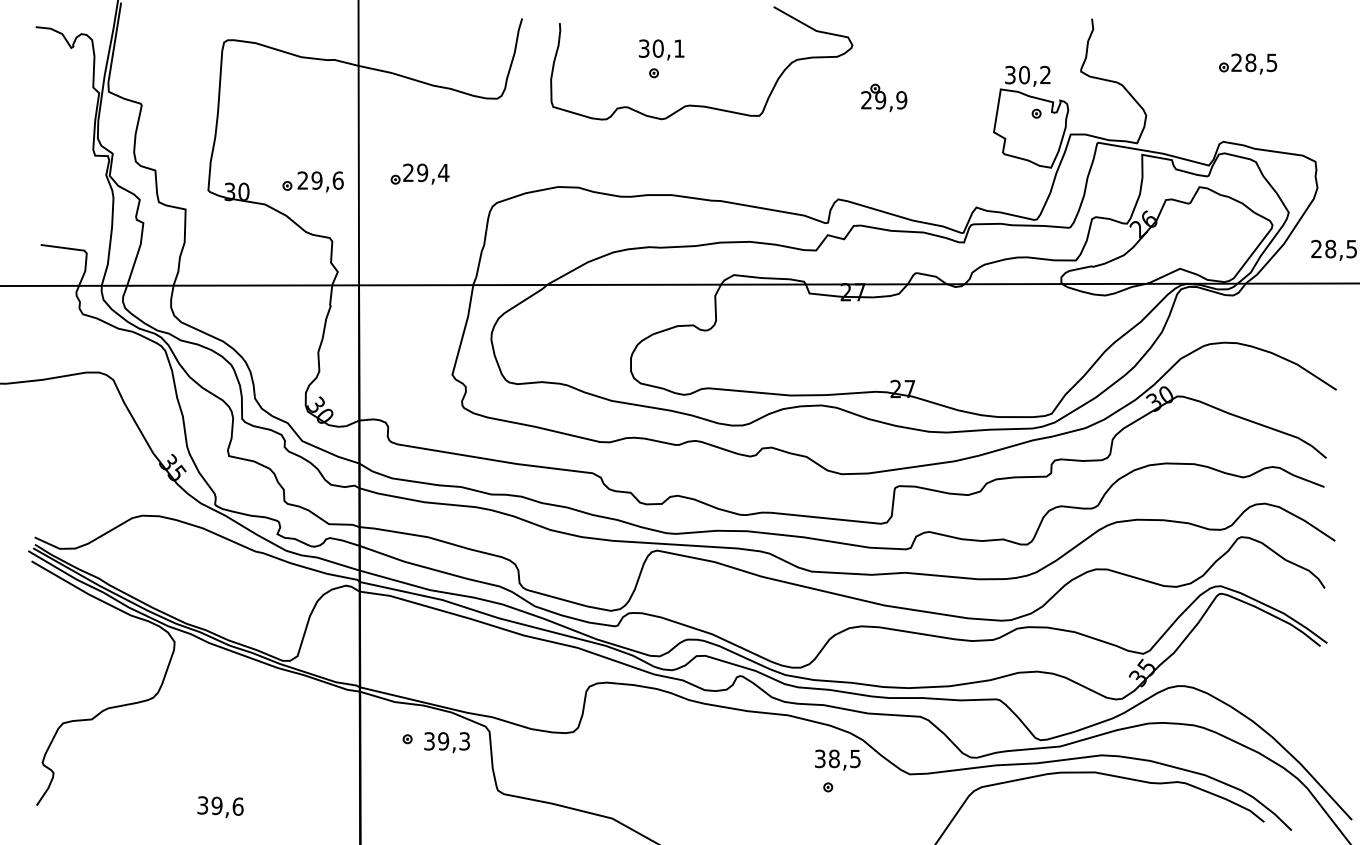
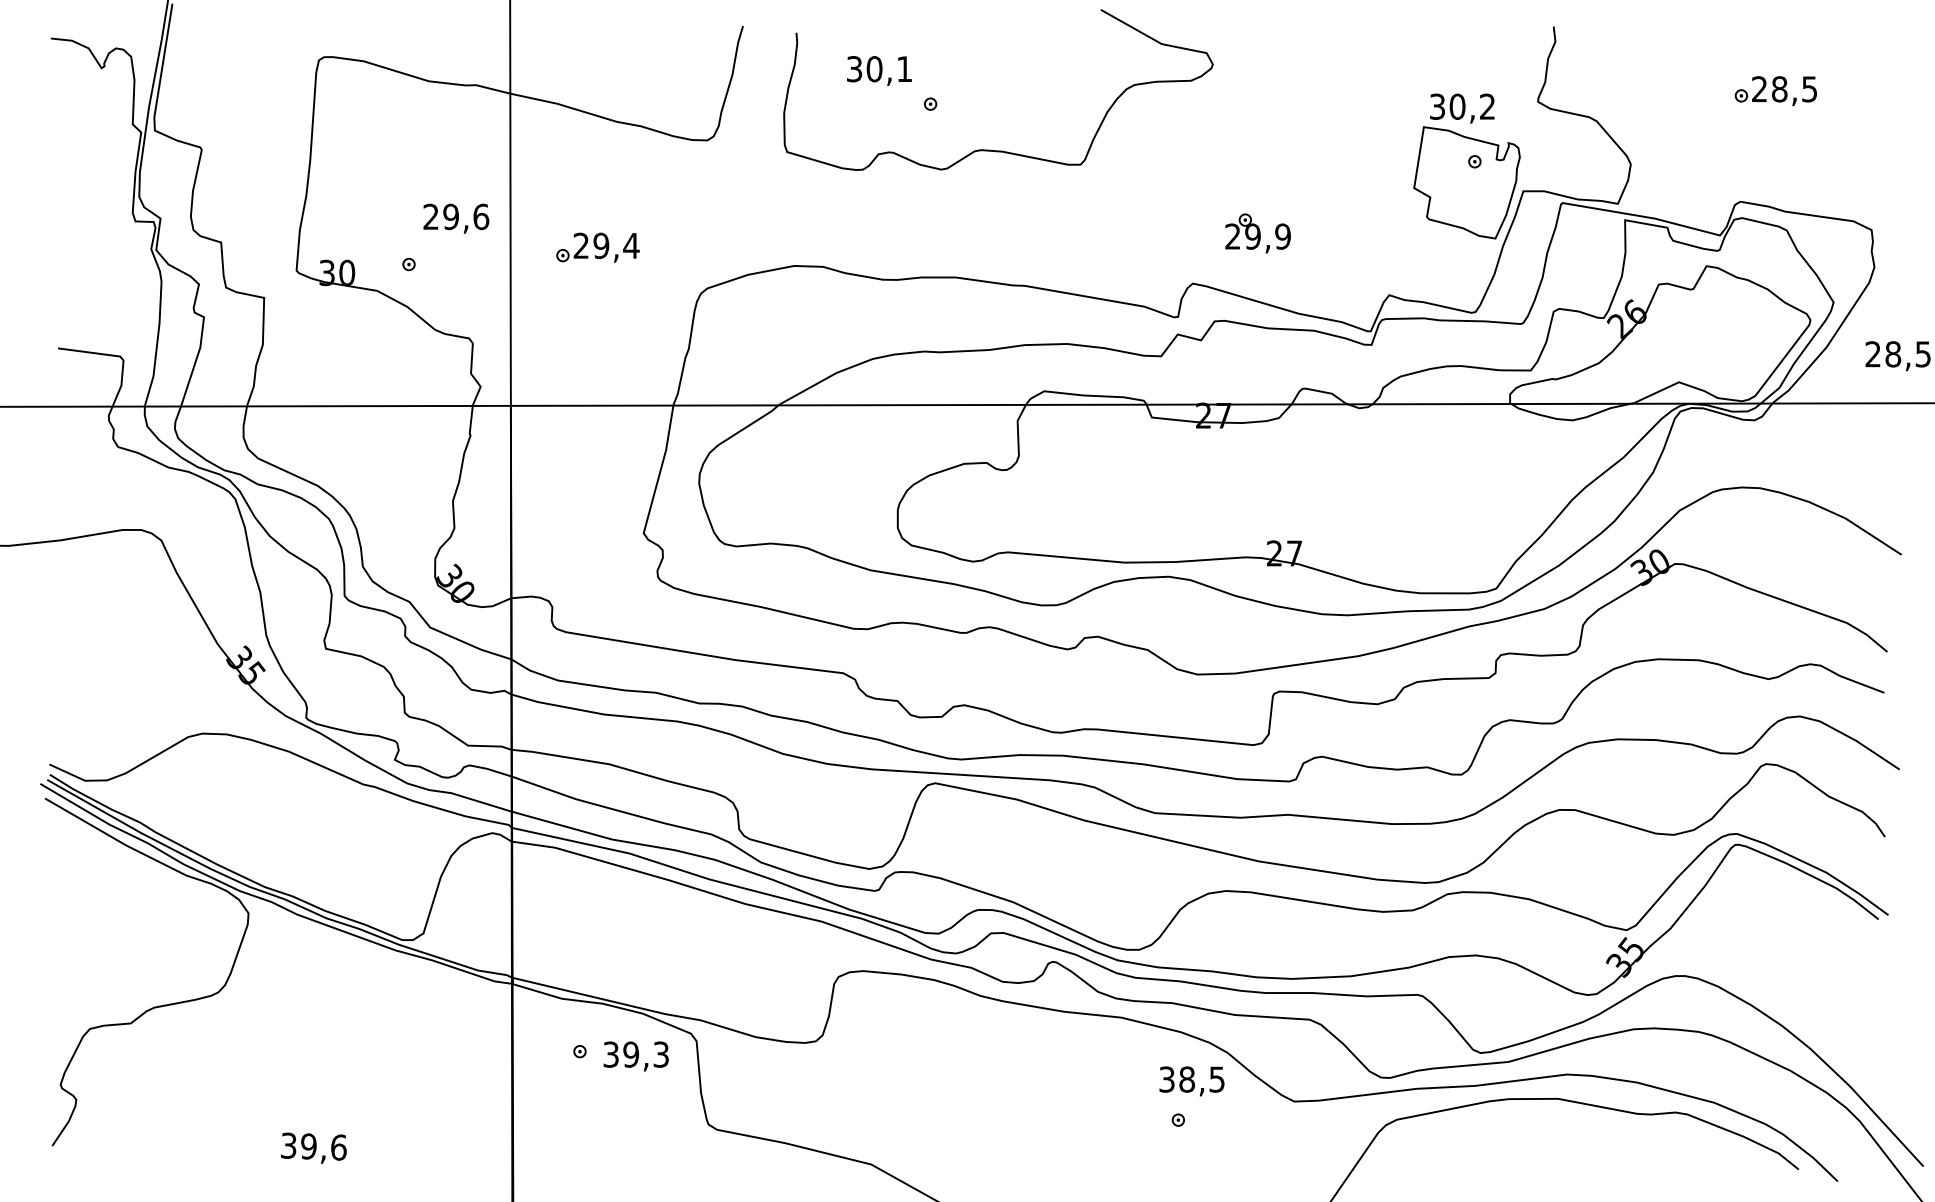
text: (661, 49) -> (879, 70), moved
part: (883, 98) -> (1257, 233), moved
text: (320, 181) -> (456, 218), moved

